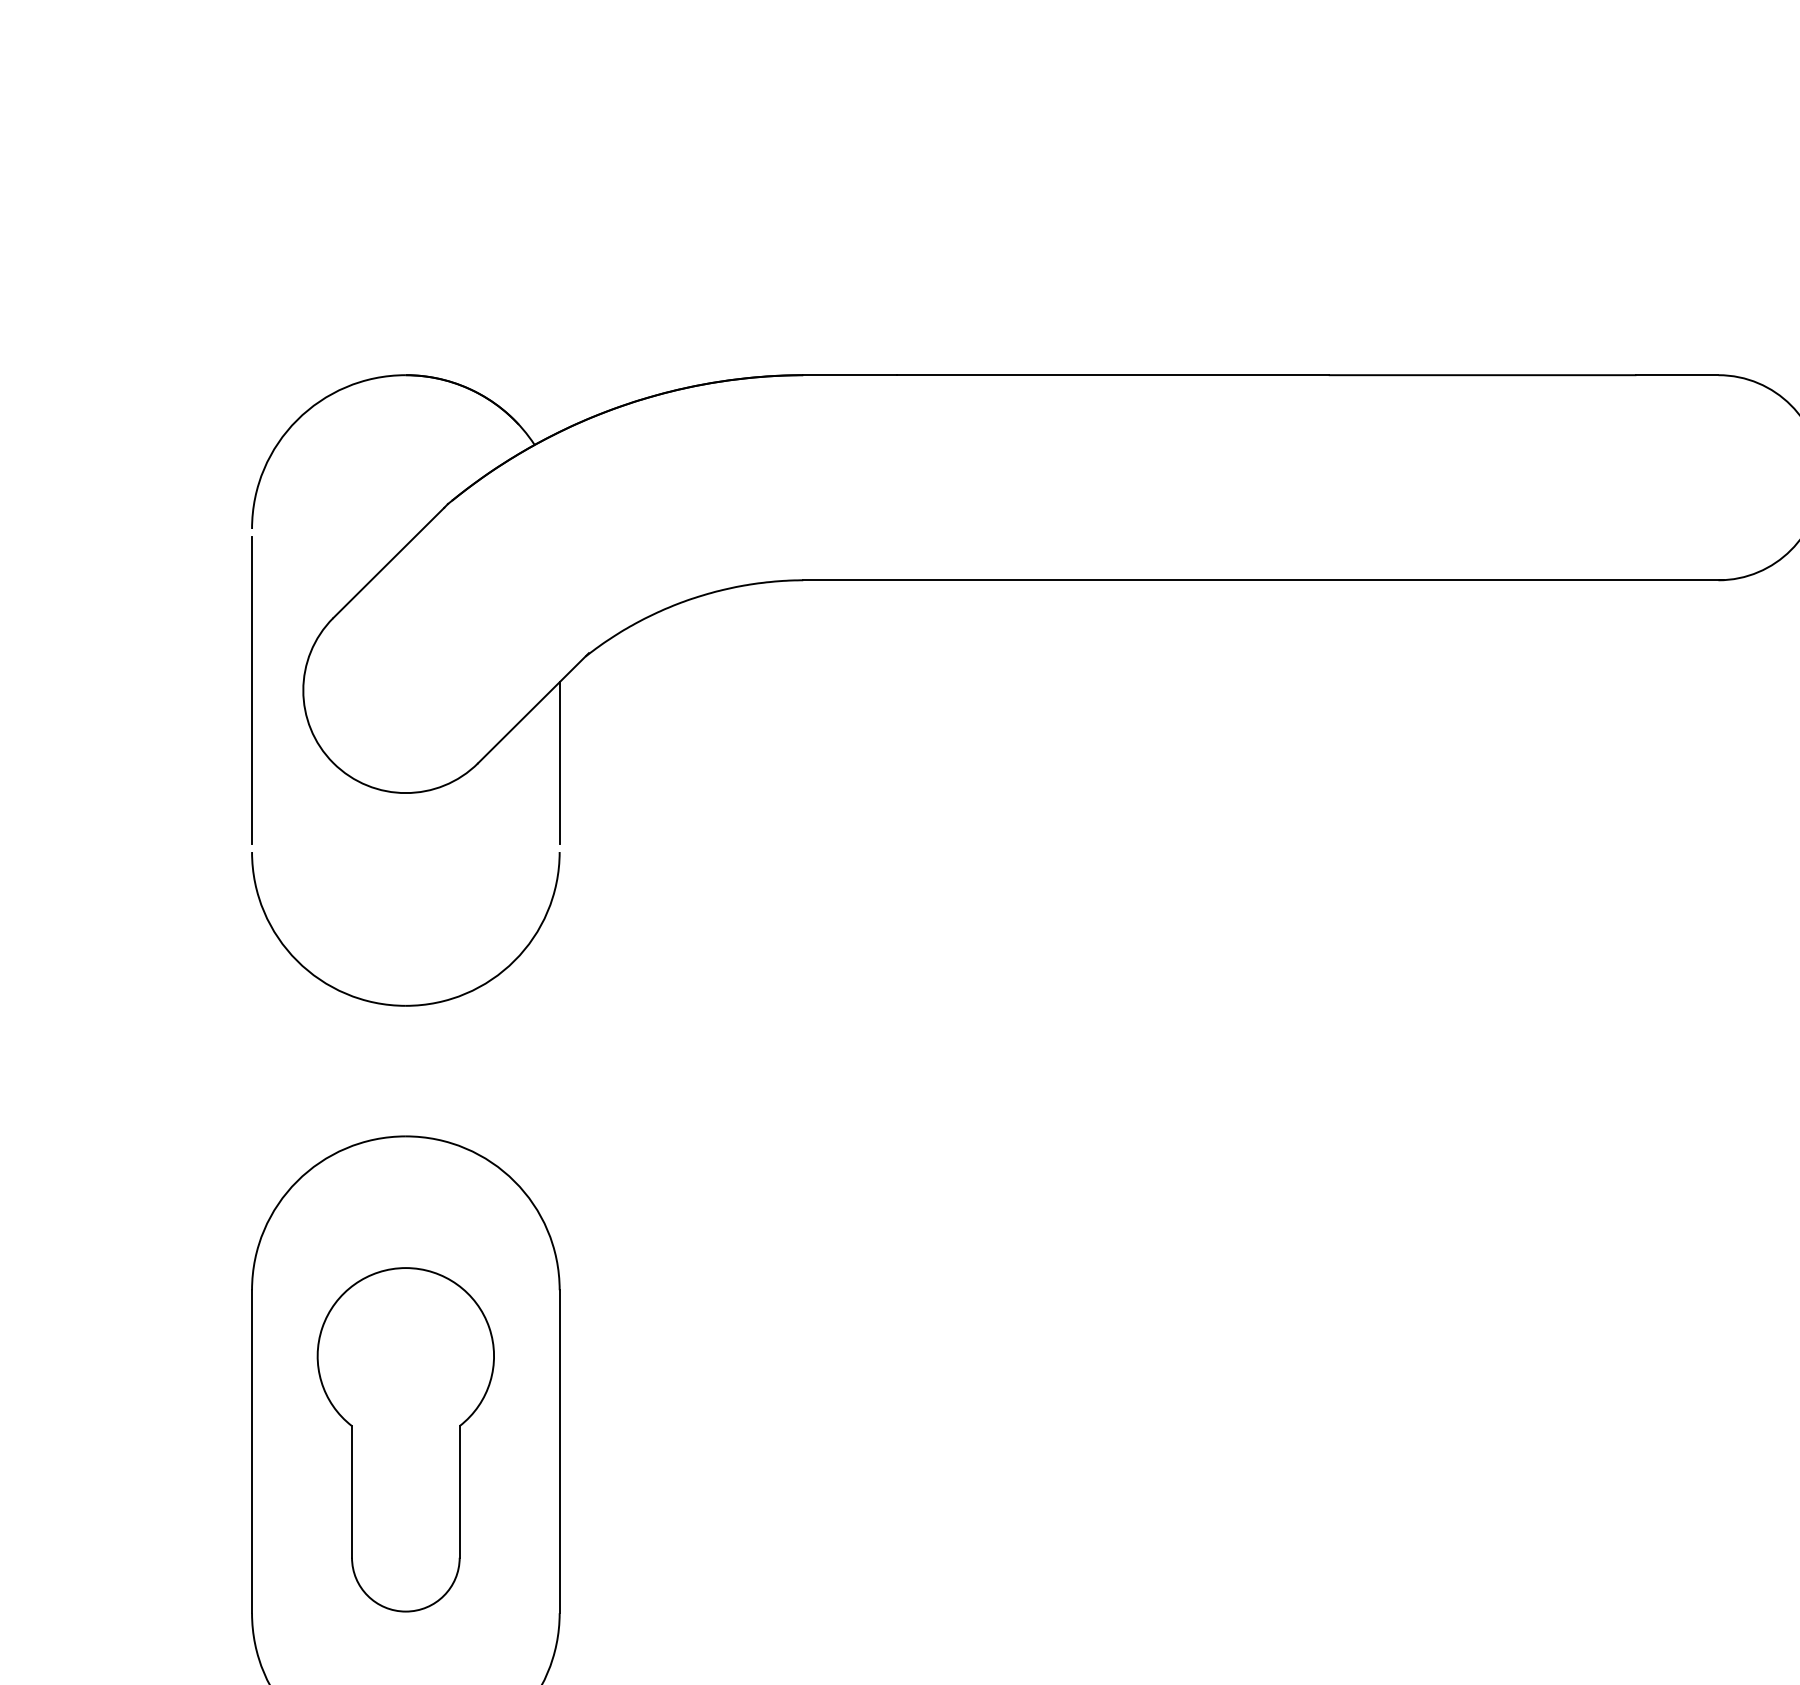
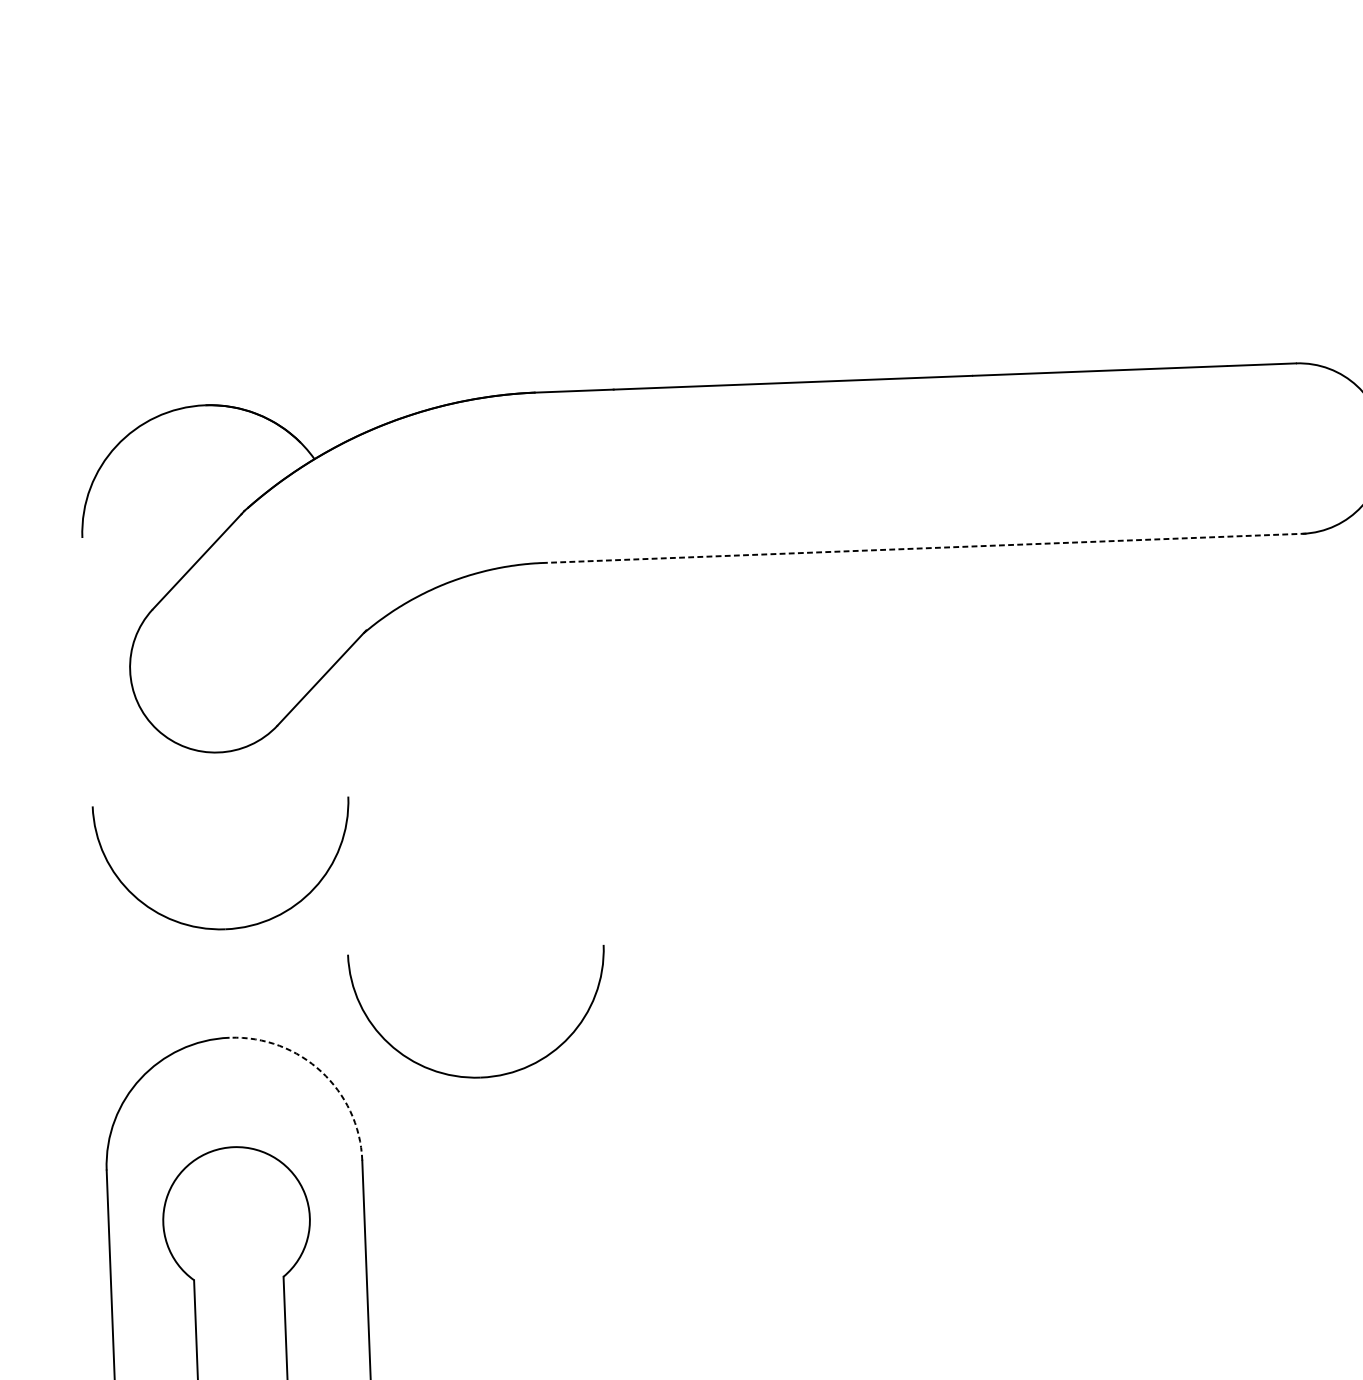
line: (1263, 580) -> (924, 548), solid -> dashed
line: (252, 690) -> (87, 672), removed
line: (559, 762) -> (345, 722), removed
arc: (514, 1181) -> (321, 1071), solid -> dashed
part: (704, 1194) -> (479, 1076), added

